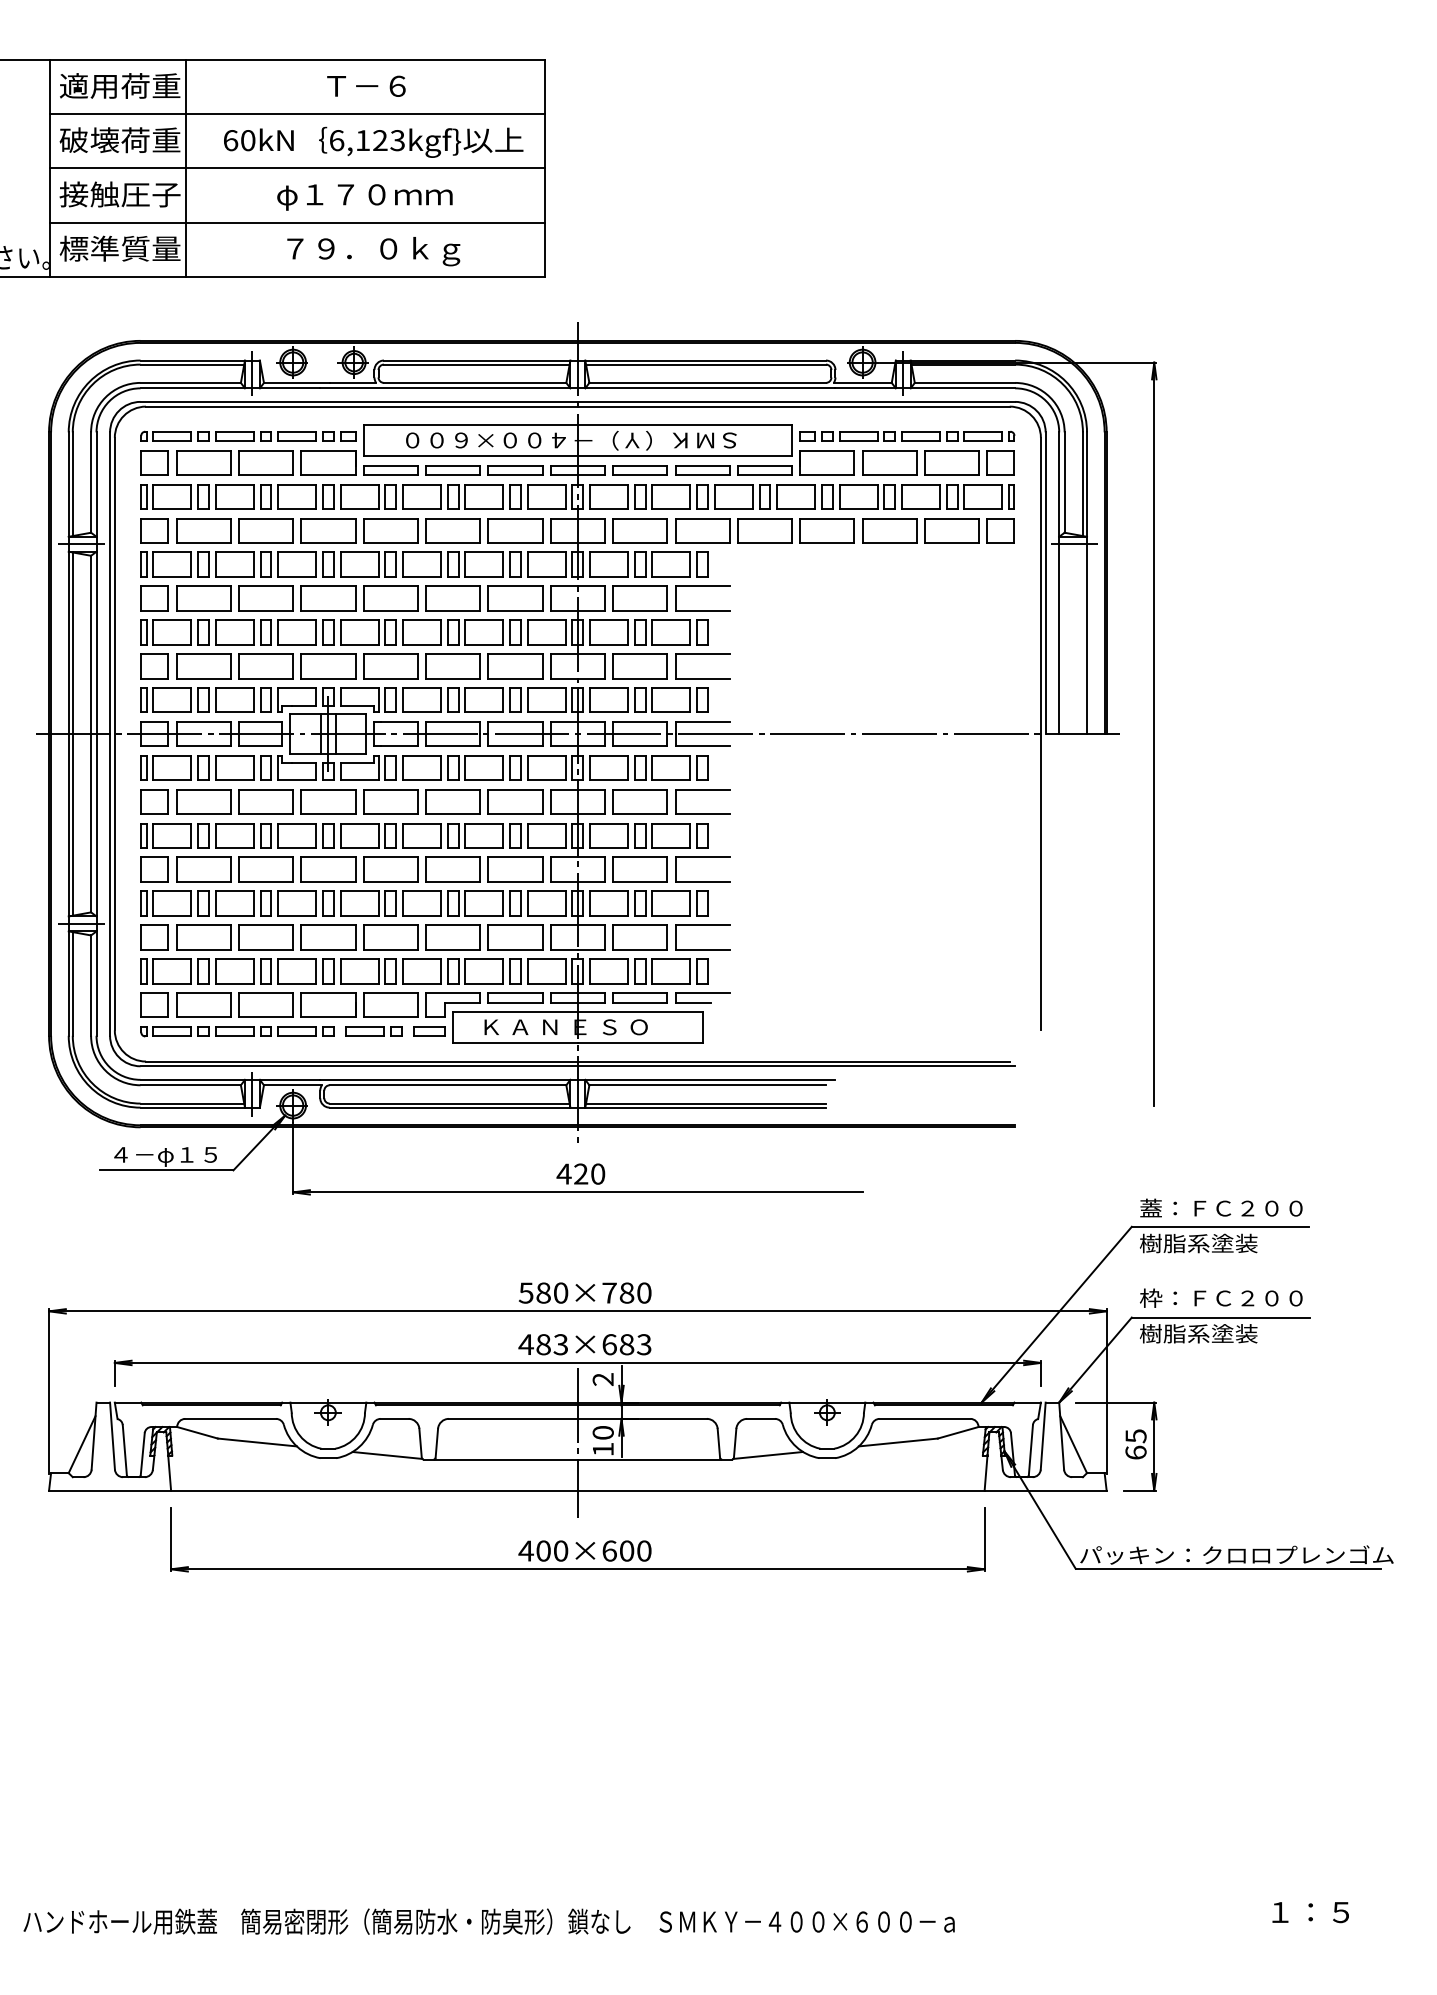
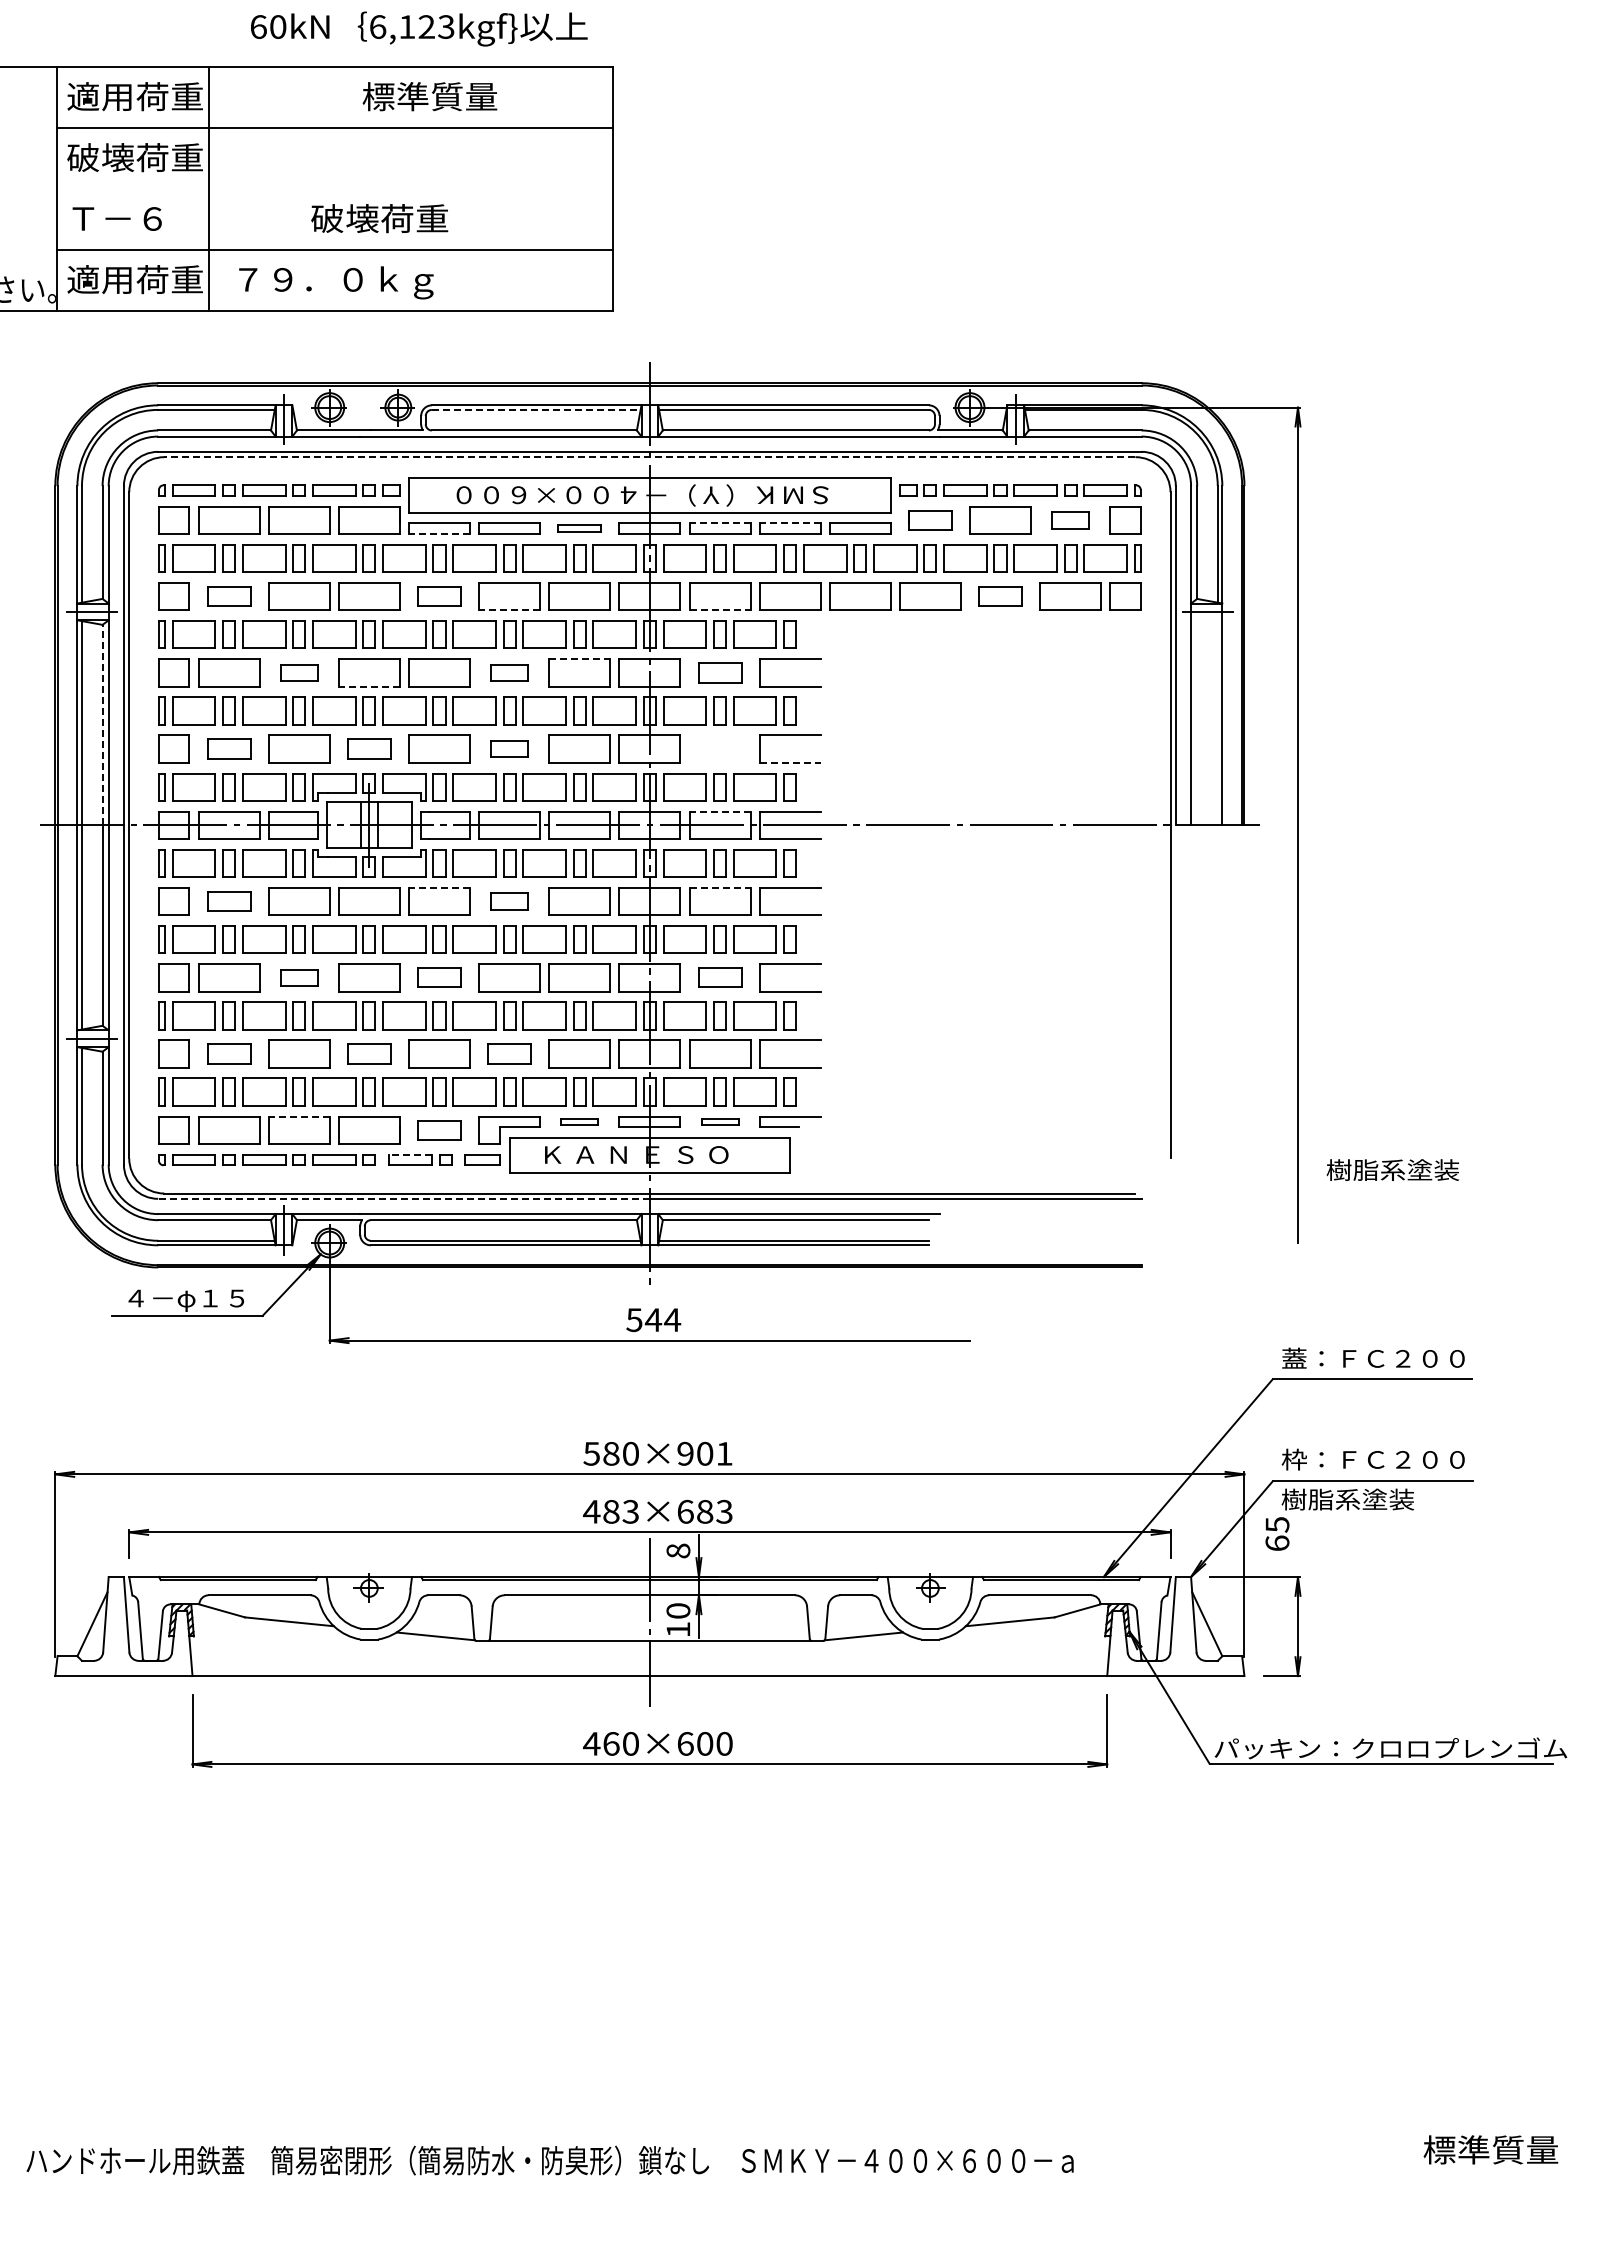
text: (381, 85) -> (429, 96), Ｔ－６ -> 標準質量
text: (373, 141) -> (419, 28), moved
line: (297, 168) -> (334, 189), removed
text: (120, 194) -> (135, 218), 接触圧子 -> Ｔ－６
text: (364, 196) -> (410, 220), φ１７０ｍｍ -> 破壊荷重
text: (120, 248) -> (135, 279), 標準質量 -> 適用荷重
text: (373, 251) -> (336, 282), moved
line: (477, 364) -> (536, 409), solid -> dashed
line: (577, 406) -> (649, 457), solid -> dashed
part: (827, 462) -> (930, 520), size x0.7
part: (951, 462) -> (1070, 520), size x0.6
line: (639, 465) -> (719, 523), solid -> dashed
line: (702, 465) -> (789, 523), solid -> dashed
part: (515, 470) -> (579, 528), size x0.7
line: (390, 475) -> (439, 534), solid -> dashed
part: (203, 530) -> (229, 596), size x0.7
part: (390, 530) -> (439, 596), size x0.7
part: (889, 530) -> (1000, 596), size x0.7
line: (453, 543) -> (509, 610), solid -> dashed
line: (640, 543) -> (720, 610), solid -> dashed
line: (516, 586) -> (580, 659), solid -> dashed
part: (266, 598) -> (299, 672), size x0.6
part: (453, 598) -> (509, 672), size x0.6
part: (640, 598) -> (720, 672), size x0.7
line: (327, 610) -> (368, 686), solid -> dashed
line: (91, 644) -> (102, 724), solid -> dashed
part: (203, 665) -> (229, 748), size x0.7
part: (328, 665) -> (369, 748), size x0.7
part: (453, 665) -> (509, 748), size x0.6
part: (640, 665) -> (720, 748), removed
line: (702, 678) -> (790, 762), solid -> dashed
line: (639, 721) -> (719, 811), solid -> dashed
line: (390, 789) -> (439, 887), solid -> dashed
line: (640, 789) -> (720, 887), solid -> dashed
part: (203, 801) -> (229, 901), size x0.7
part: (453, 801) -> (509, 901), size x0.6
part: (266, 869) -> (299, 977), size x0.6
part: (390, 869) -> (439, 977), size x0.7
part: (640, 869) -> (720, 977), size x0.7
part: (203, 937) -> (229, 1053), size x0.7
part: (328, 937) -> (369, 1053), size x0.7
part: (453, 937) -> (509, 1053), size x0.7
line: (265, 993) -> (298, 1116), solid -> dashed
part: (515, 997) -> (579, 1121), size x0.6
part: (640, 997) -> (720, 1121), size x0.6
part: (390, 1005) -> (439, 1130), size x0.7
line: (364, 1026) -> (410, 1154), solid -> dashed
line: (359, 1065) -> (404, 1198), solid -> dashed
text: (581, 1174) -> (653, 1320), 420 -> 544
text: (1198, 1242) -> (1392, 1169), moved
text: (626, 1292) -> (704, 1453), 580×780 -> 580×901
text: (603, 1379) -> (678, 1550), 2 -> 8
text: (1136, 1443) -> (1277, 1533), moved
text: (543, 1550) -> (611, 1743), 400×600 -> 460×600
text: (1325, 1911) -> (1490, 2149), １：５ -> 標準質量

